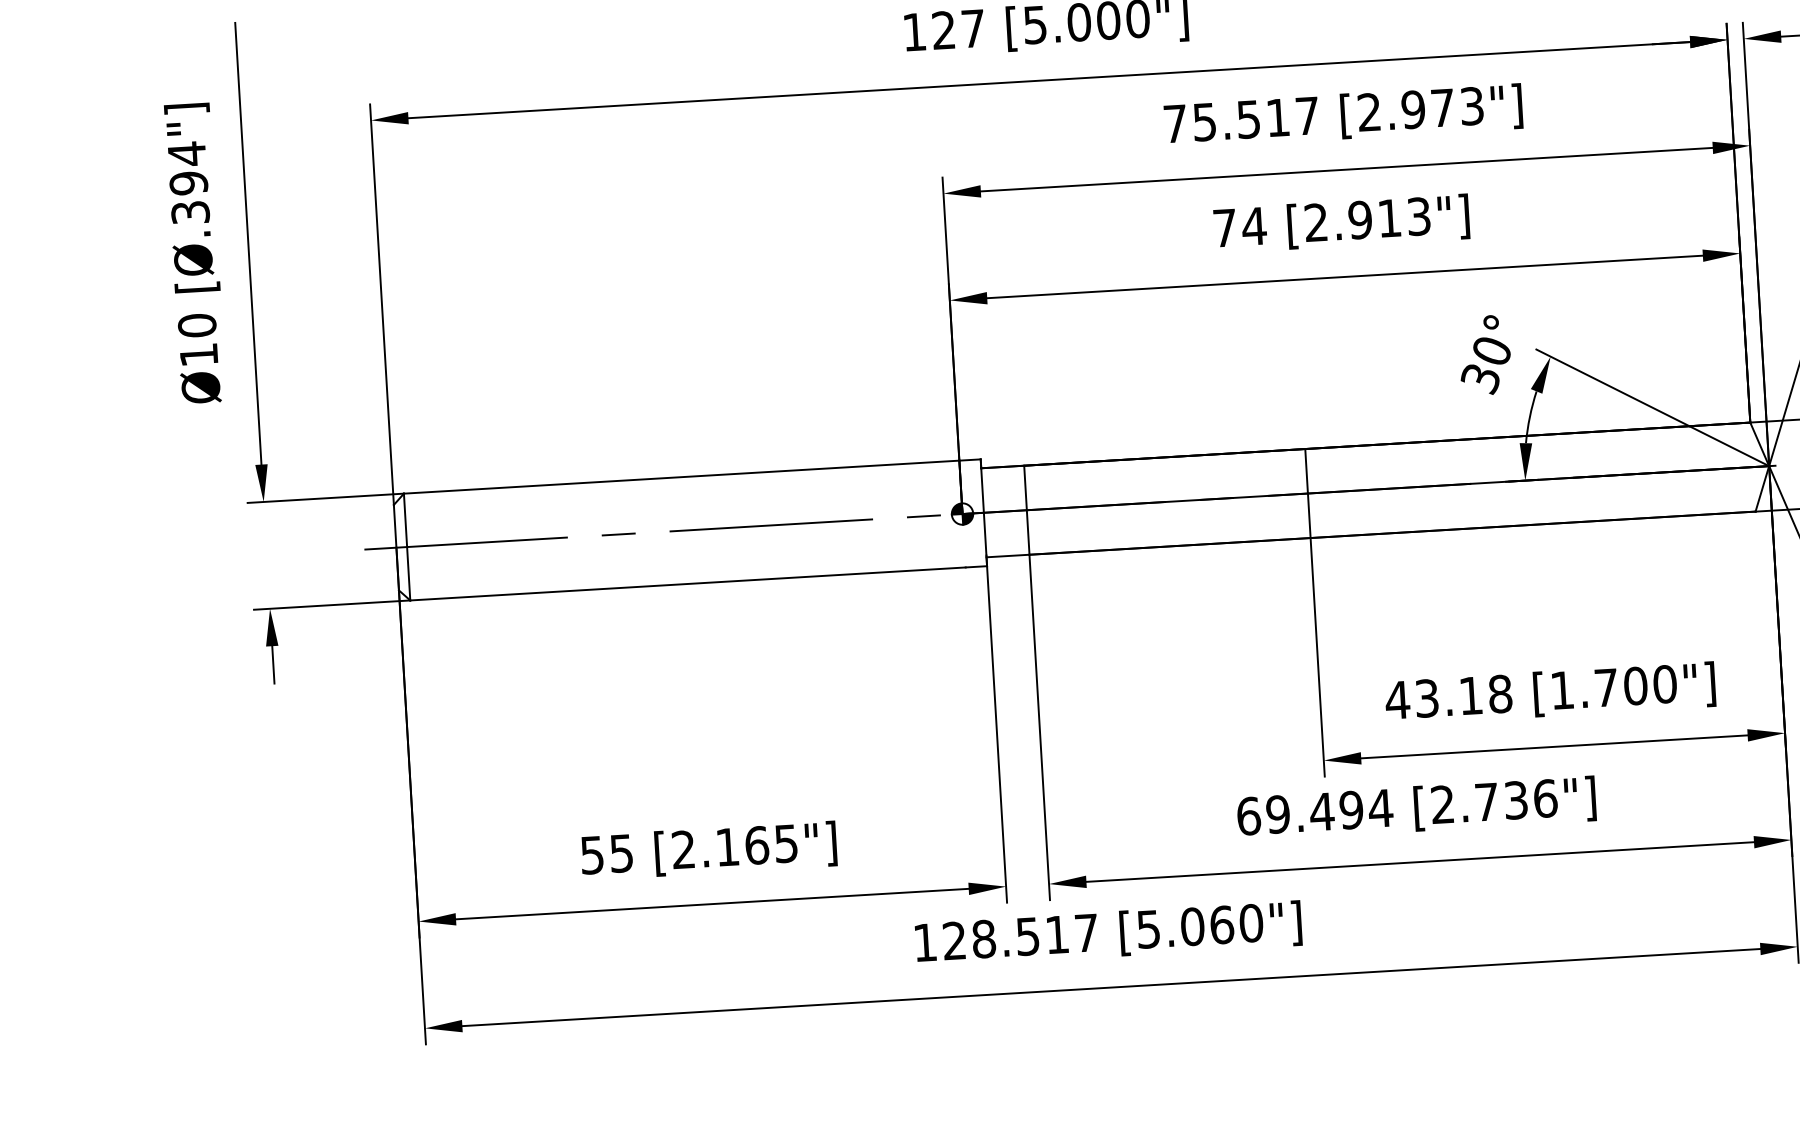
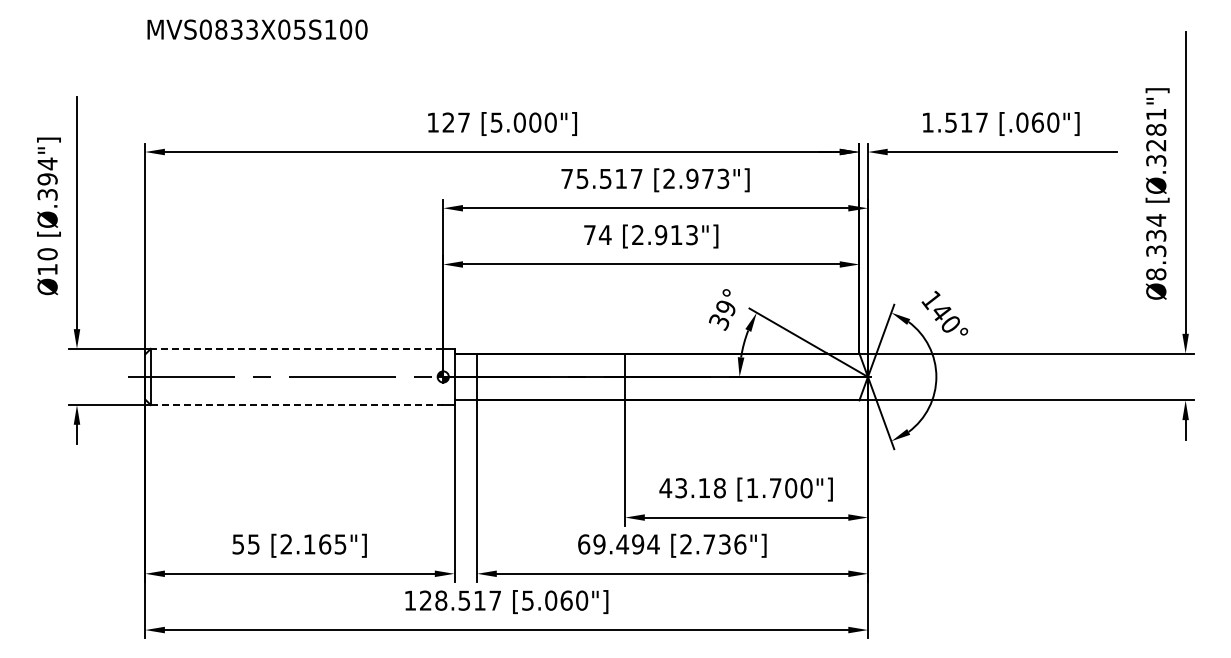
text: (1490, 352) -> (725, 308), 30° -> 39°
line: (680, 476) -> (296, 348), solid -> dashed
line: (688, 584) -> (297, 405), solid -> dashed

